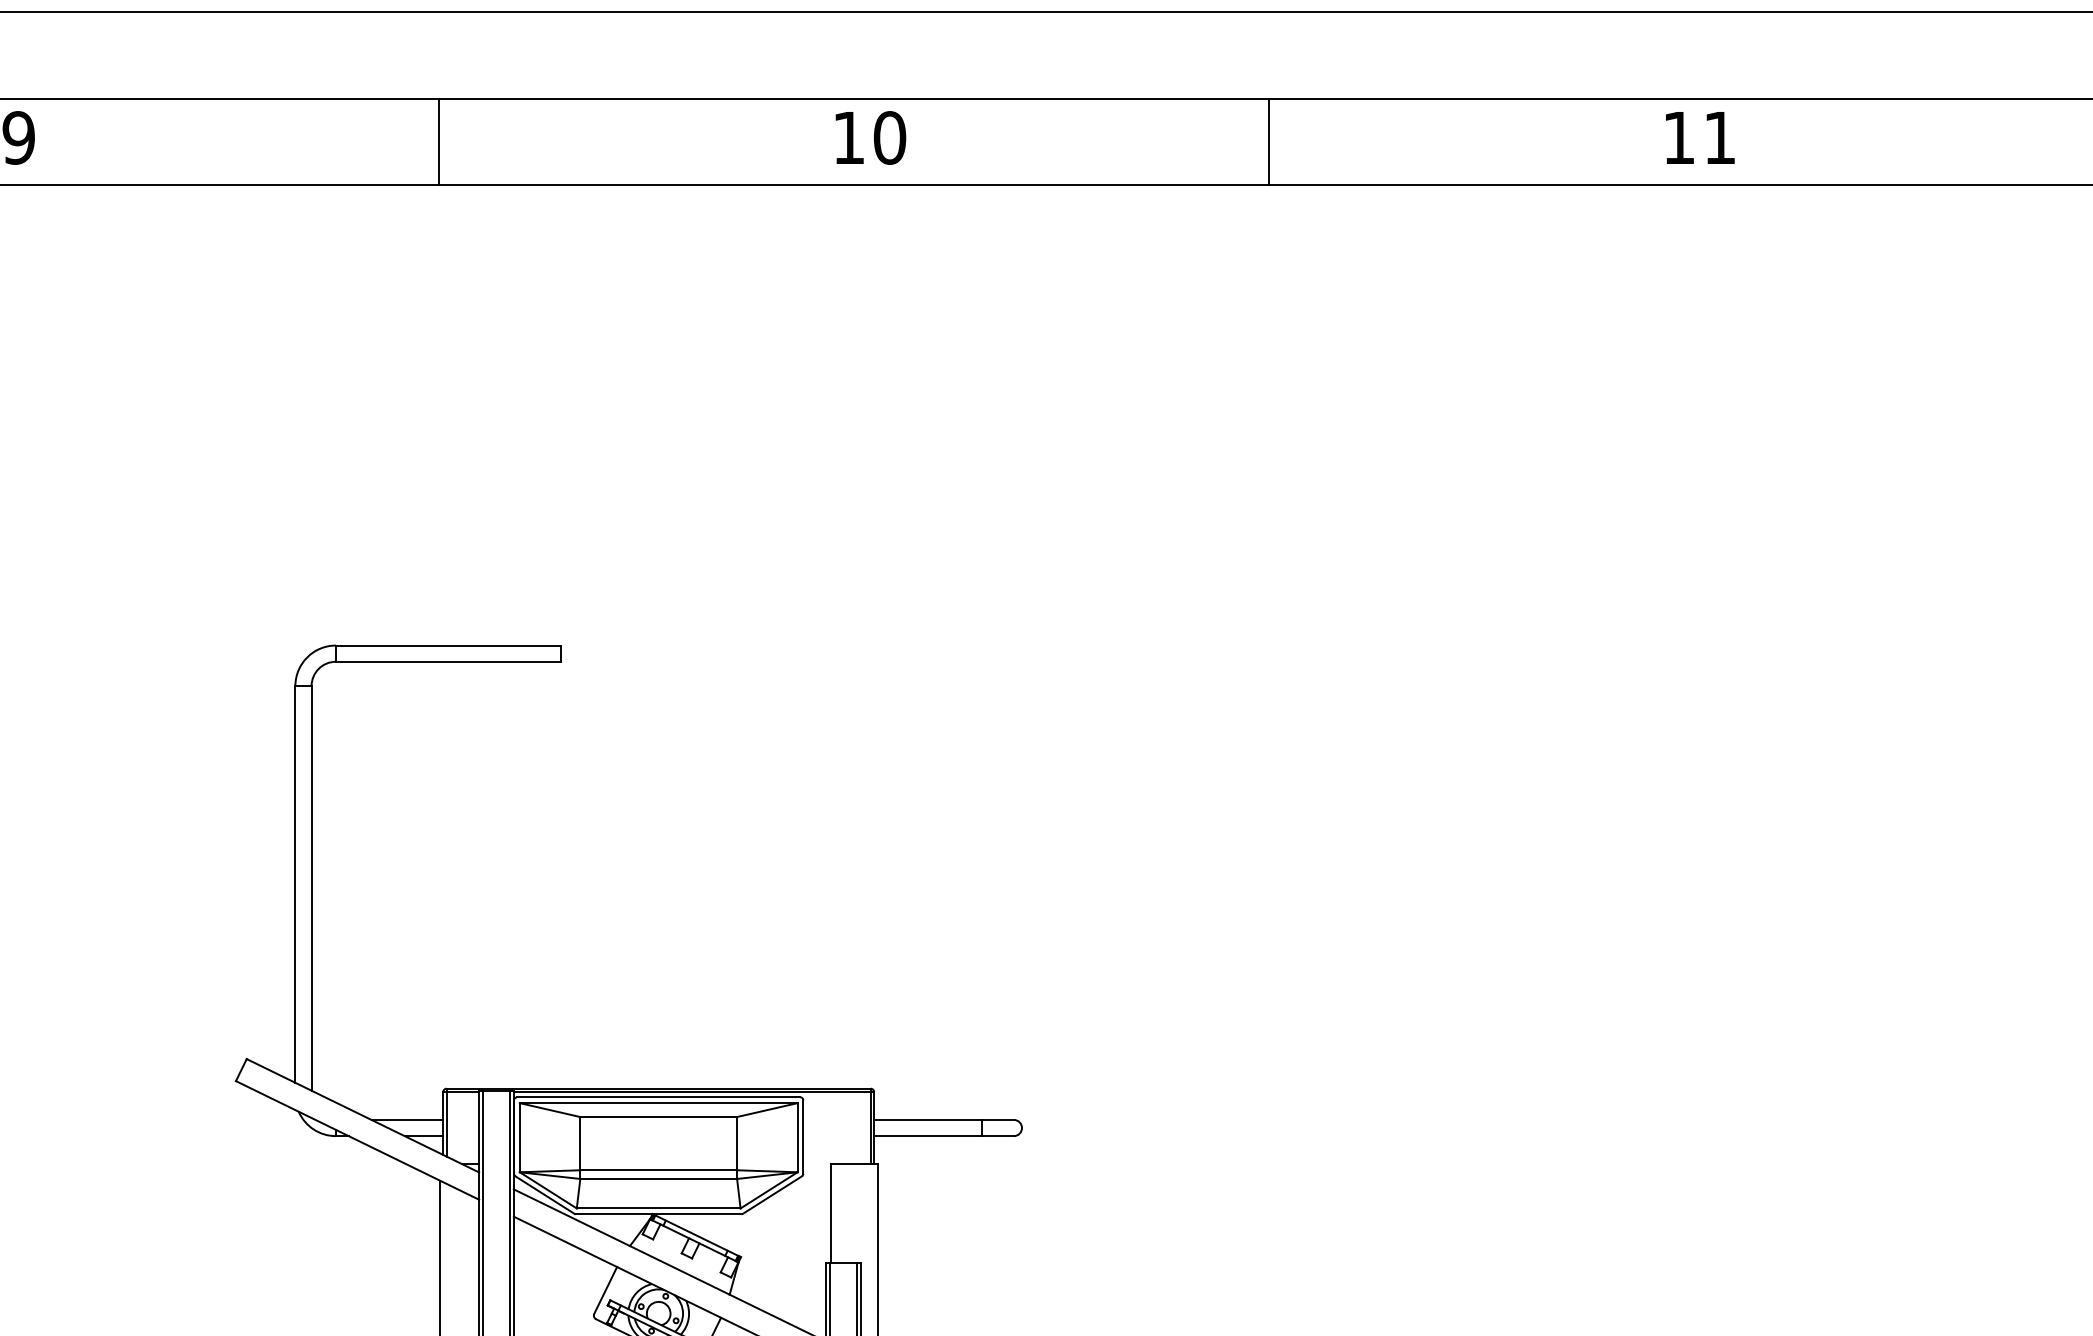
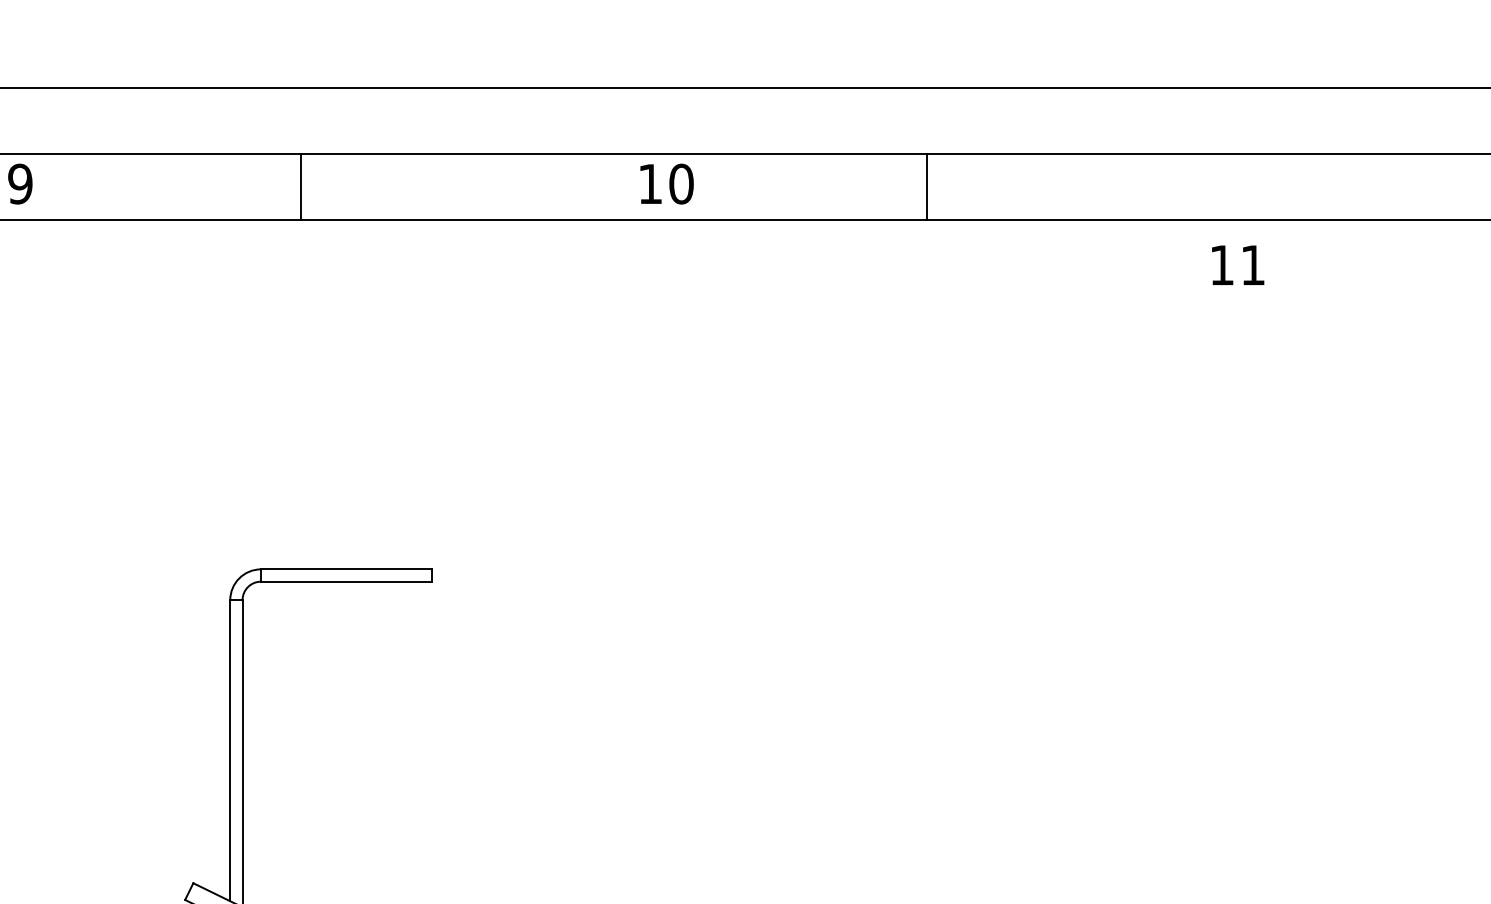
text: (1700, 137) -> (1238, 264), moved
line: (438, 141) -> (300, 186), moved
line: (1268, 141) -> (927, 186), moved

